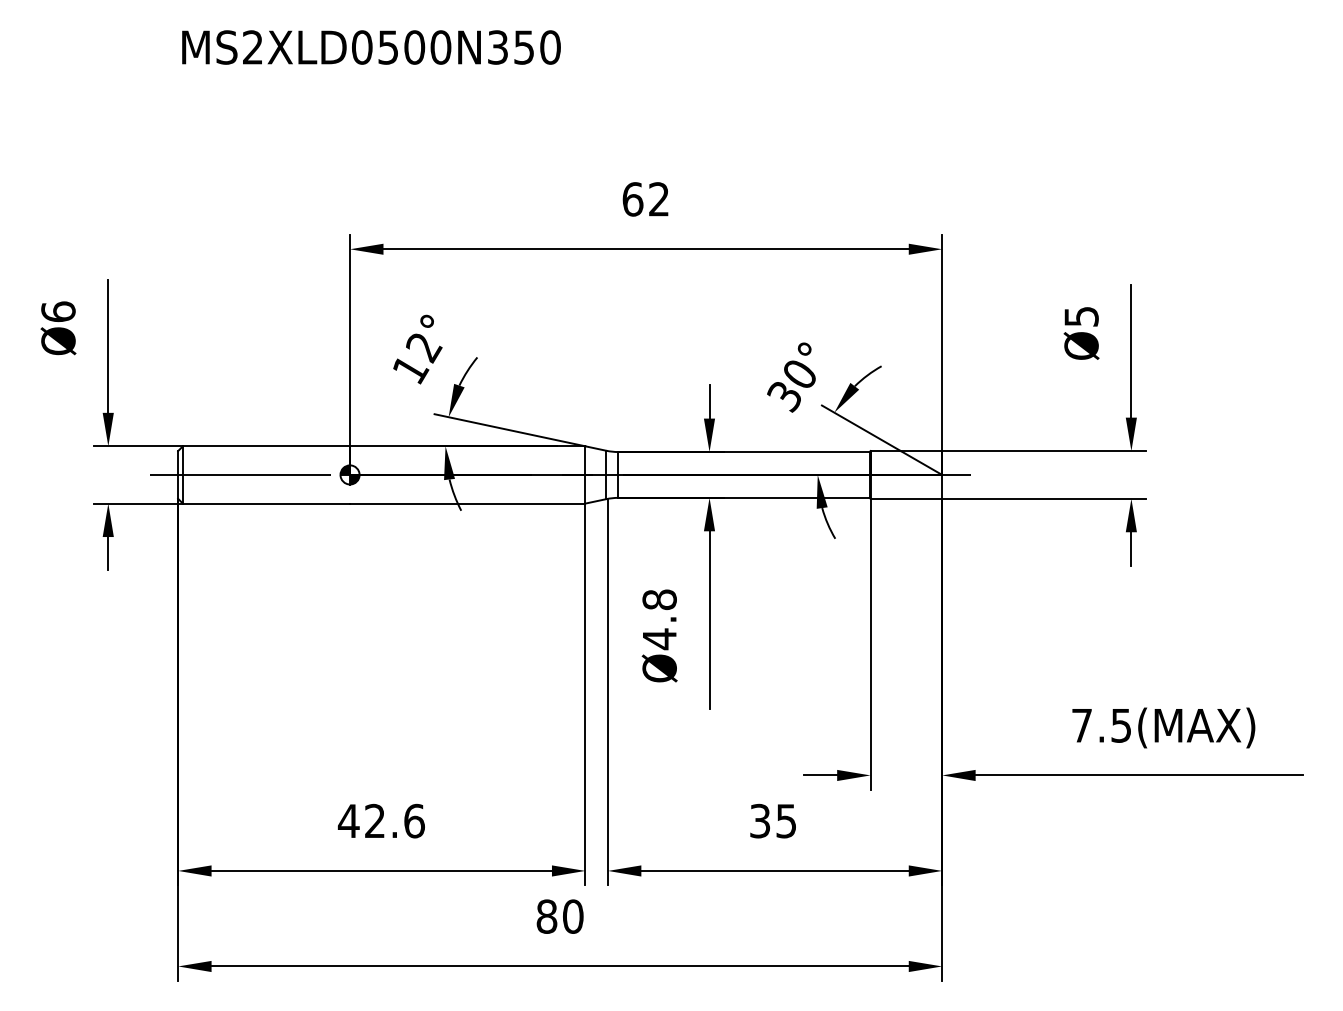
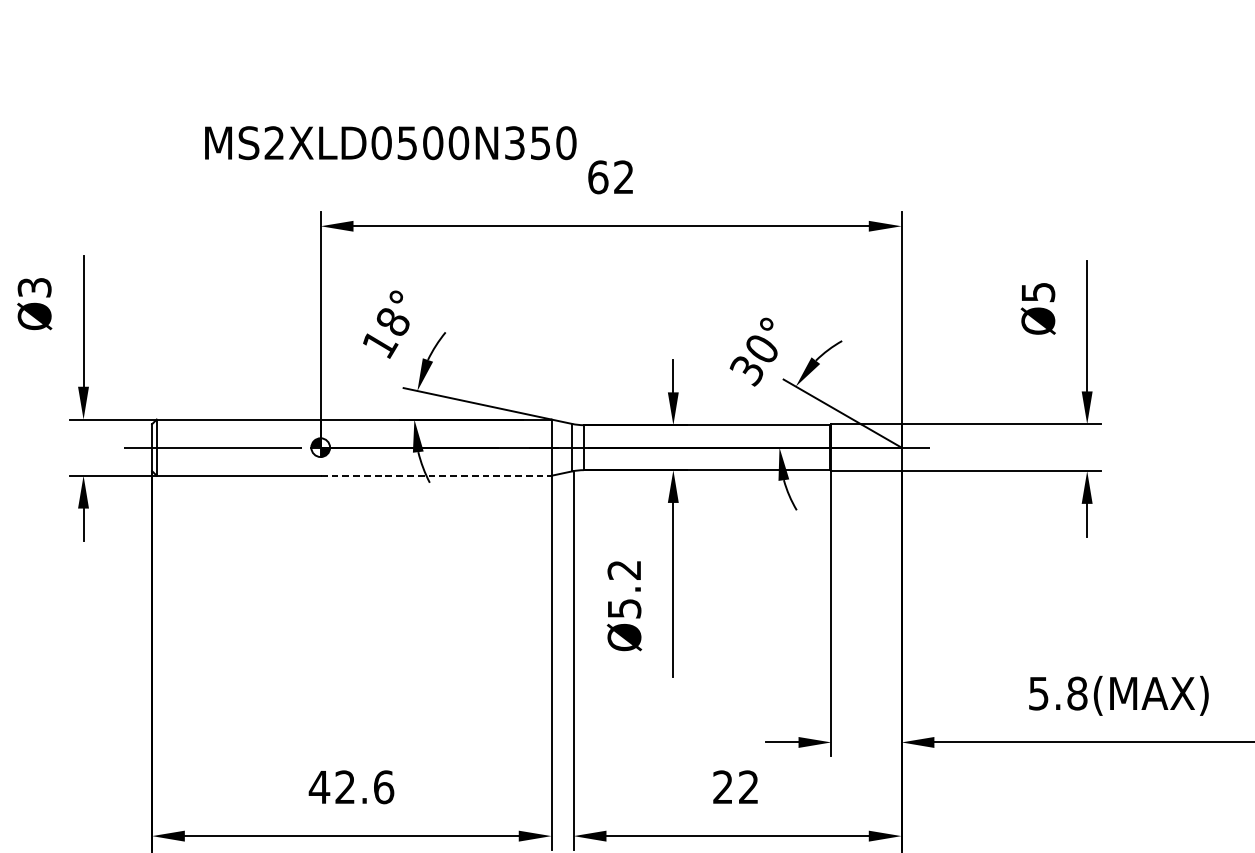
text: (371, 47) -> (390, 143), moved
text: (58, 311) -> (34, 287), Ø6 -> Ø3
text: (424, 347) -> (393, 322), 12° -> 18°
line: (467, 503) -> (435, 475), solid -> dashed
text: (659, 619) -> (624, 589), Ø4.8 -> Ø5.2
text: (1101, 725) -> (1057, 693), 7.5(MAX) -> 5.8(MAX)
text: (772, 820) -> (735, 786), 35 -> 22

